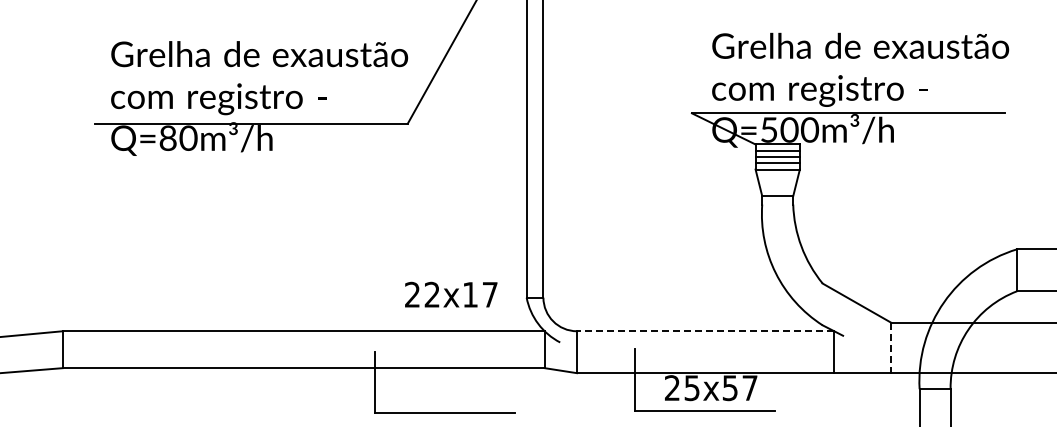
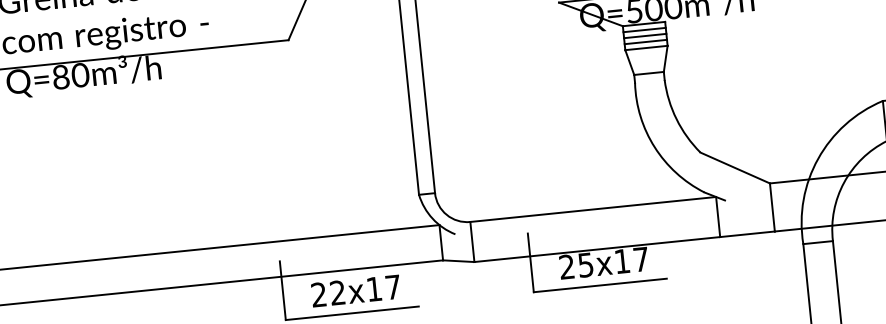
text: (451, 294) -> (356, 290), moved
line: (705, 331) -> (593, 209), dashed -> solid
line: (891, 348) -> (772, 207), dashed -> solid
text: (729, 388) -> (621, 261), 25x57 -> 25x17

